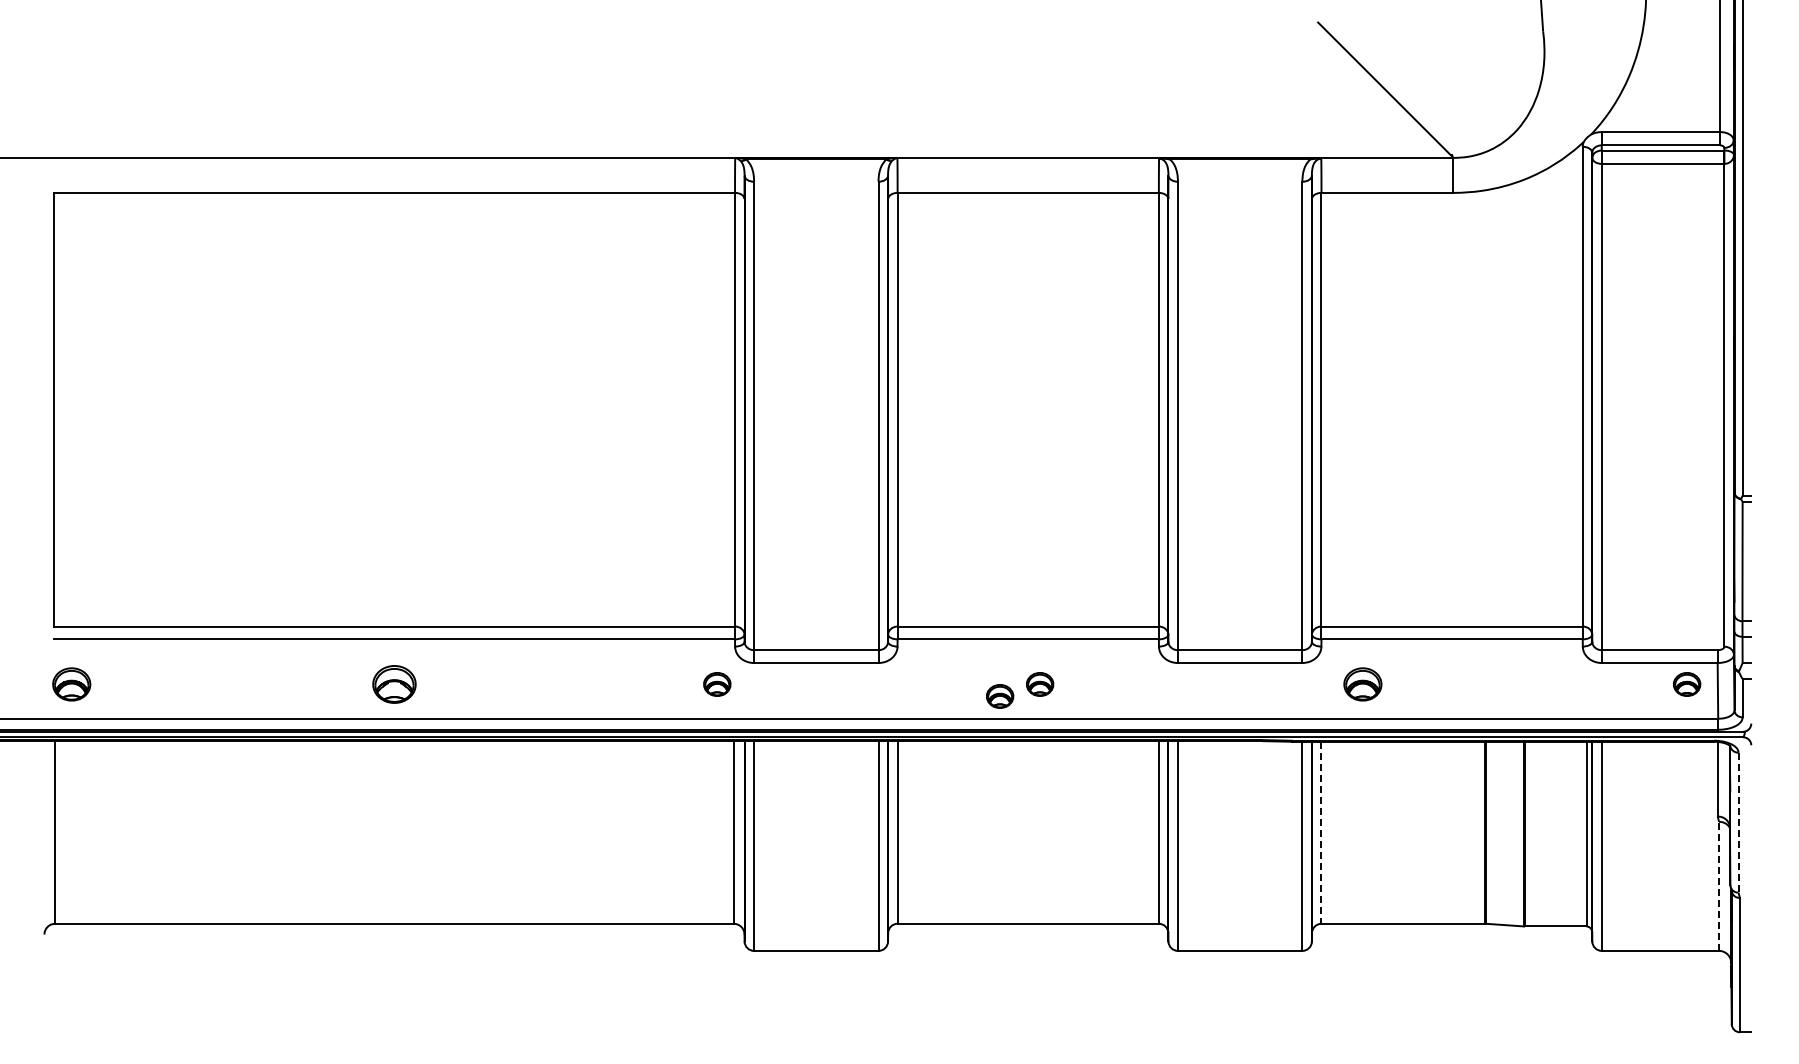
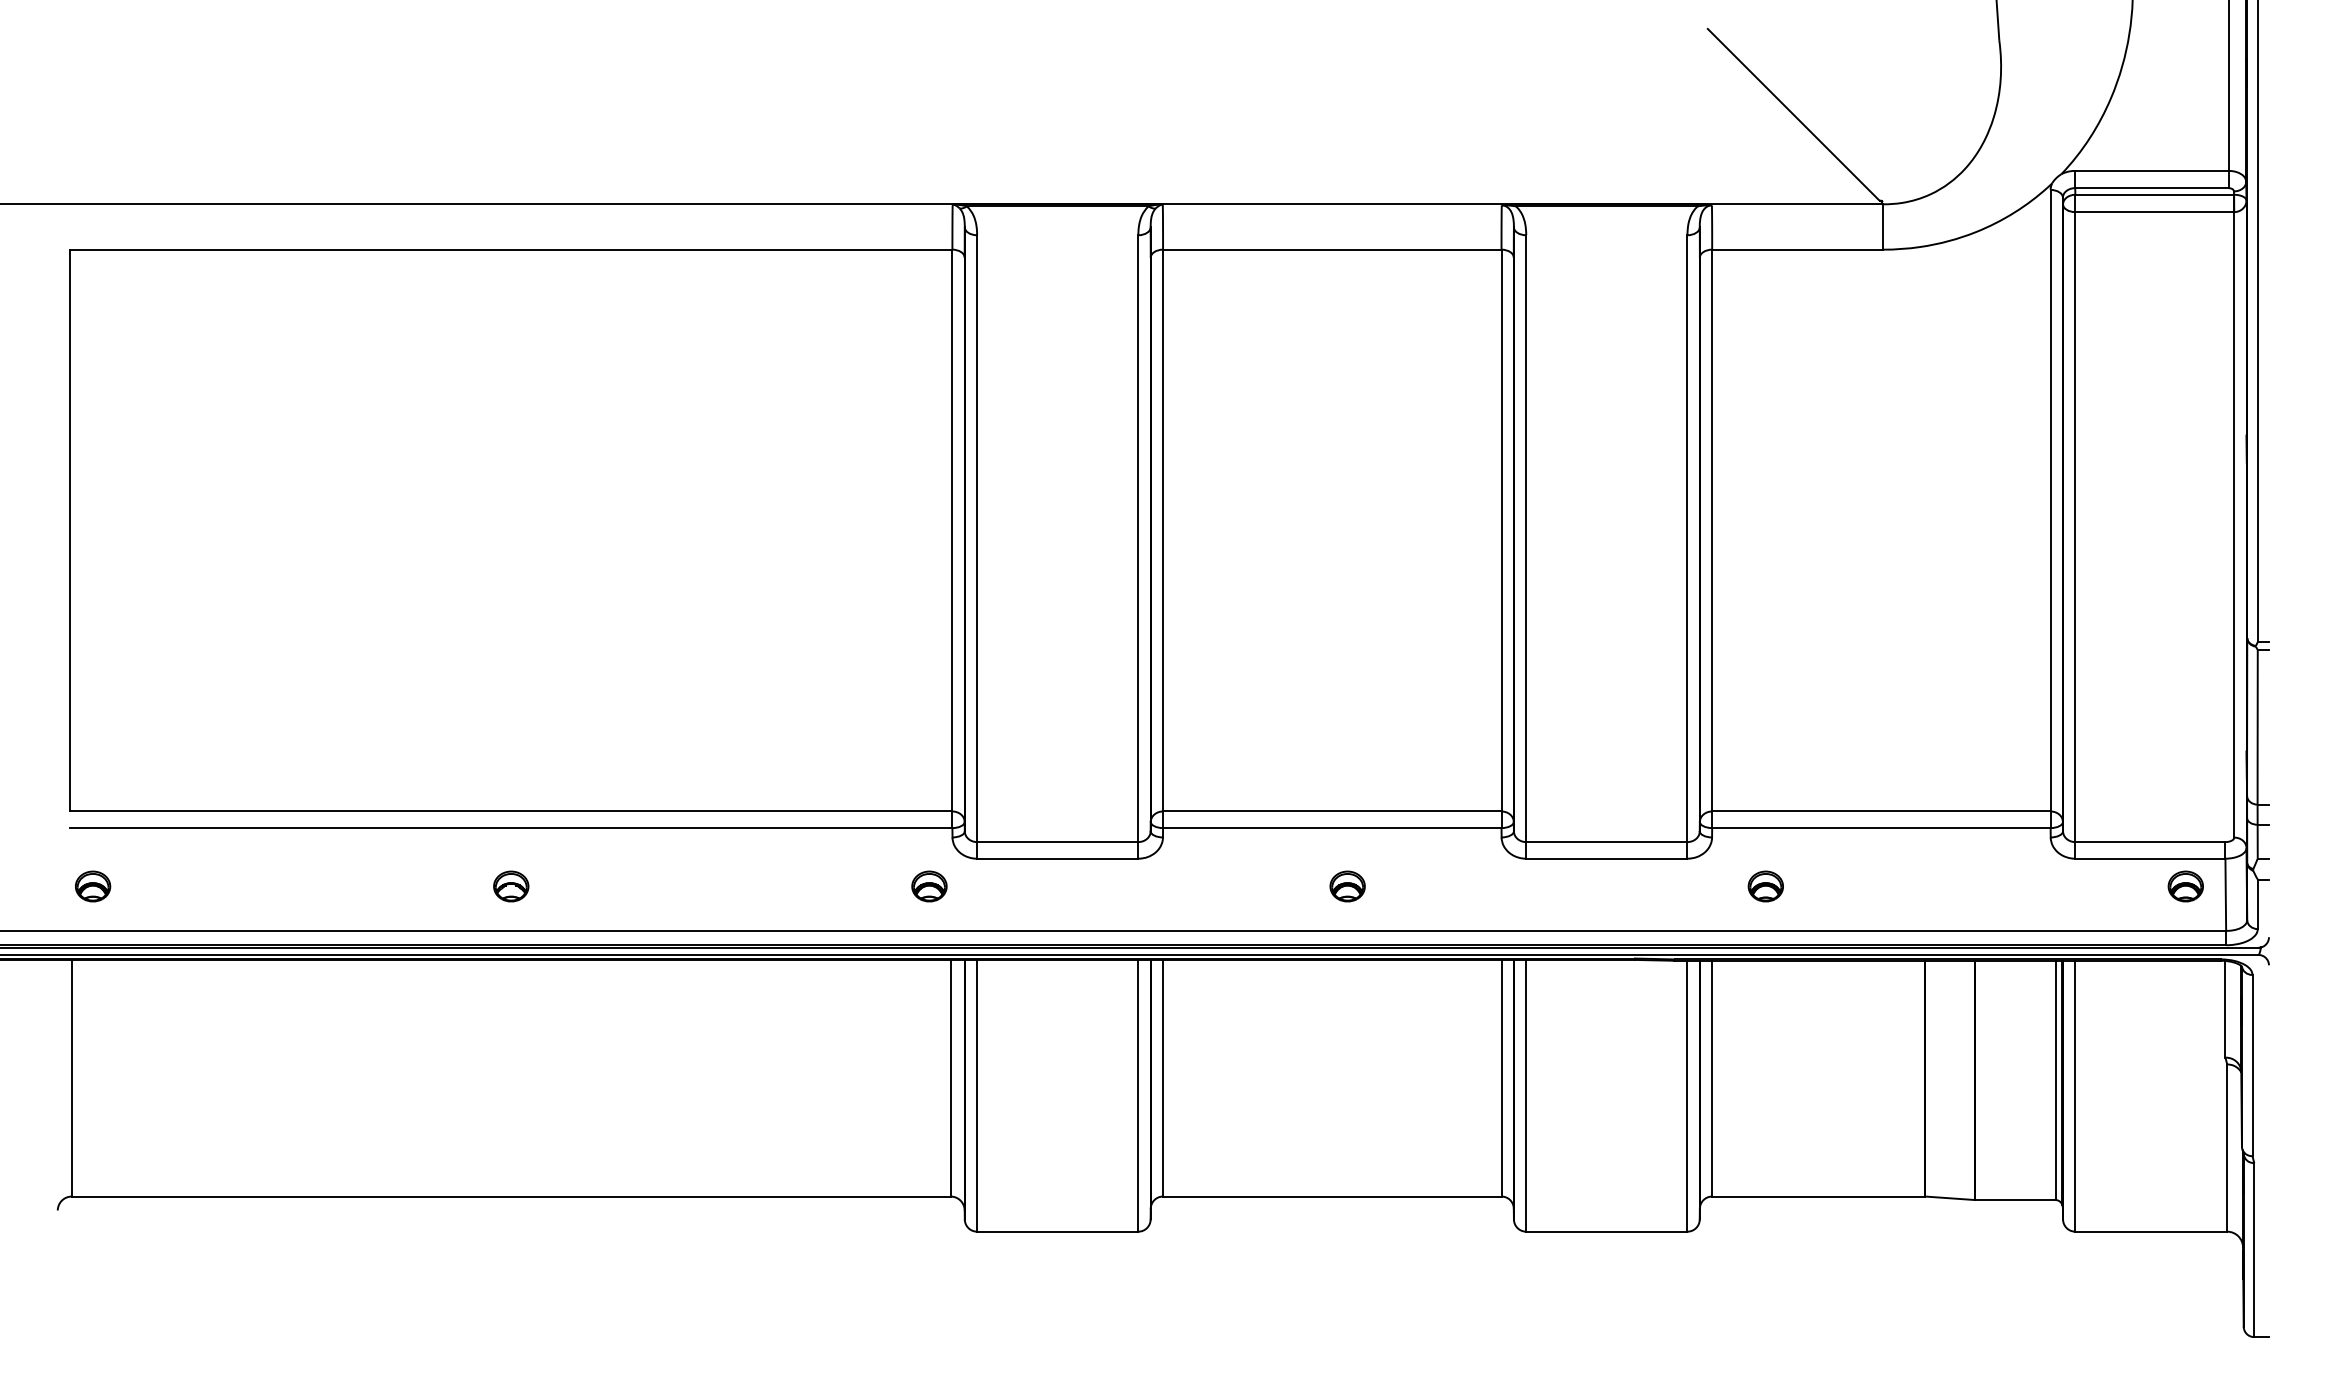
part: (71, 684) -> (92, 886), size x0.71
part: (394, 684) -> (511, 886), size x0.62
part: (1362, 684) -> (1765, 886), size x0.71
part: (1000, 696) -> (1296, 902), removed
line: (1738, 822) -> (2252, 1065), dashed -> solid
line: (1321, 832) -> (1712, 1078), dashed -> solid
line: (1719, 886) -> (2227, 1148), dashed -> solid

